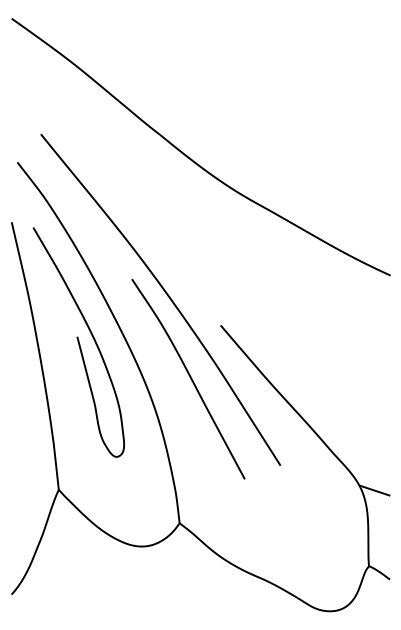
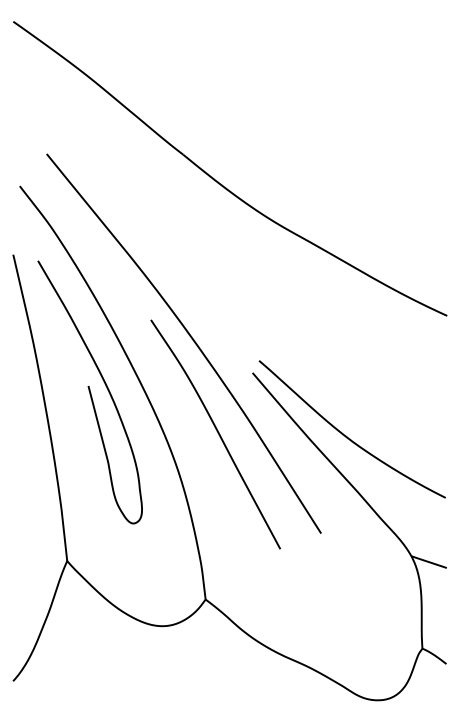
curve: (302, 380) -> (346, 435), added

